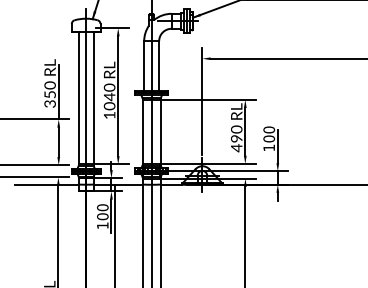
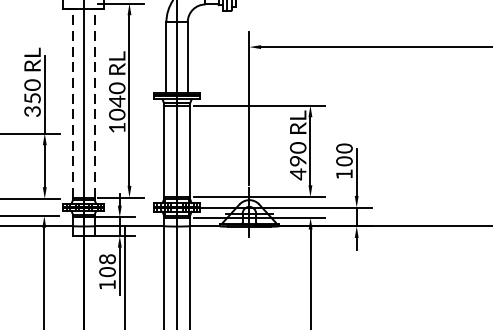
line: (78, 97) -> (72, 102), solid -> dashed
line: (93, 97) -> (94, 102), solid -> dashed
text: (102, 207) -> (107, 258), 100 -> 108

